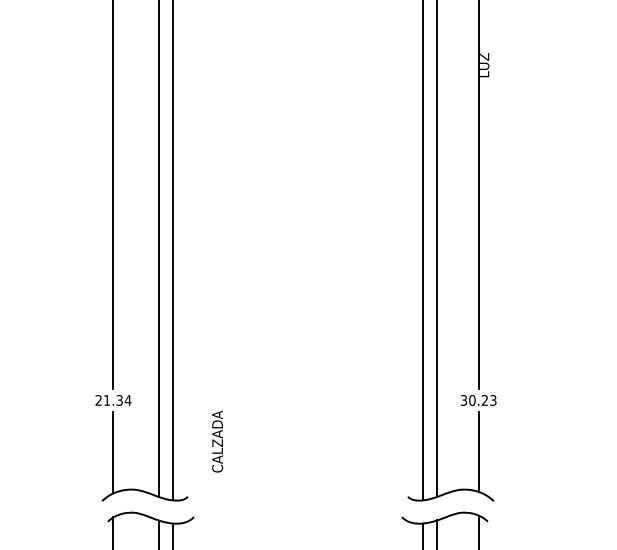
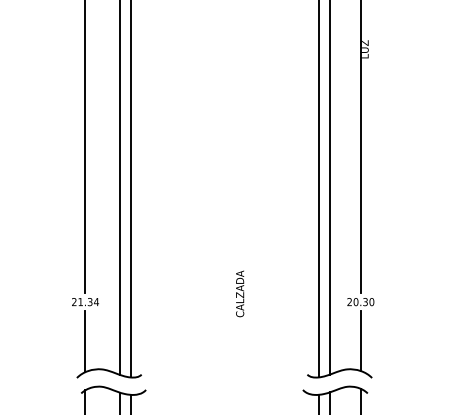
text: (478, 400) -> (360, 302), 30.23 -> 20.30
text: (217, 441) -> (240, 293), moved

